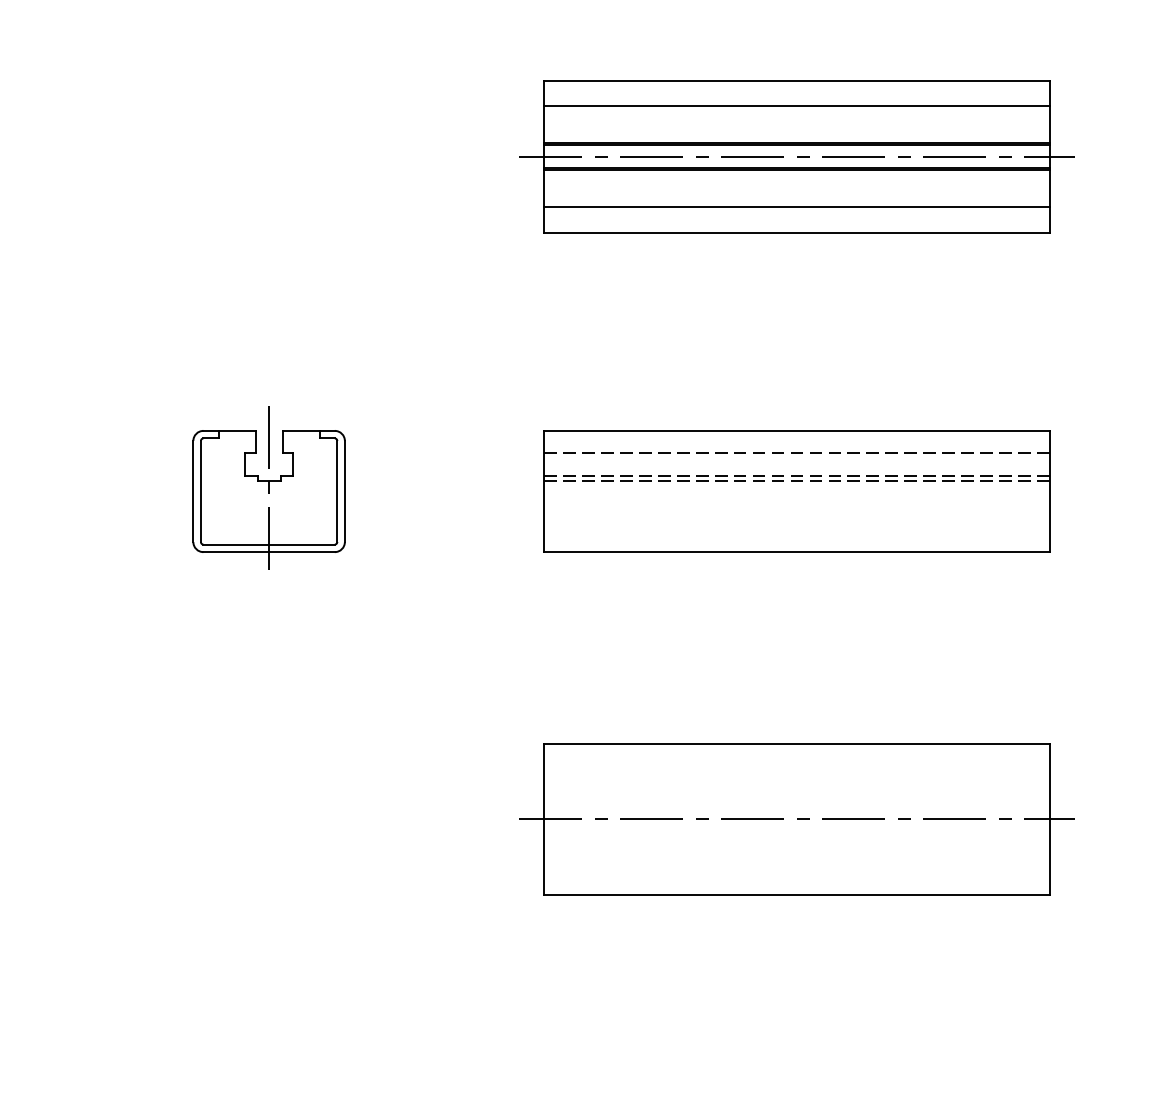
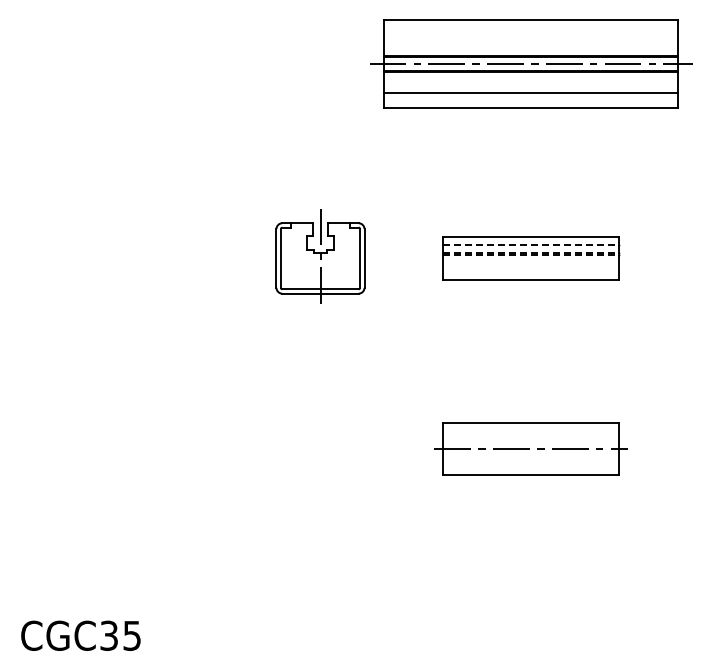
line: (795, 106) -> (530, 34), removed
part: (269, 488) -> (320, 256), moved
part: (795, 491) -> (530, 258), size x0.6
part: (797, 818) -> (531, 448), size x0.6

